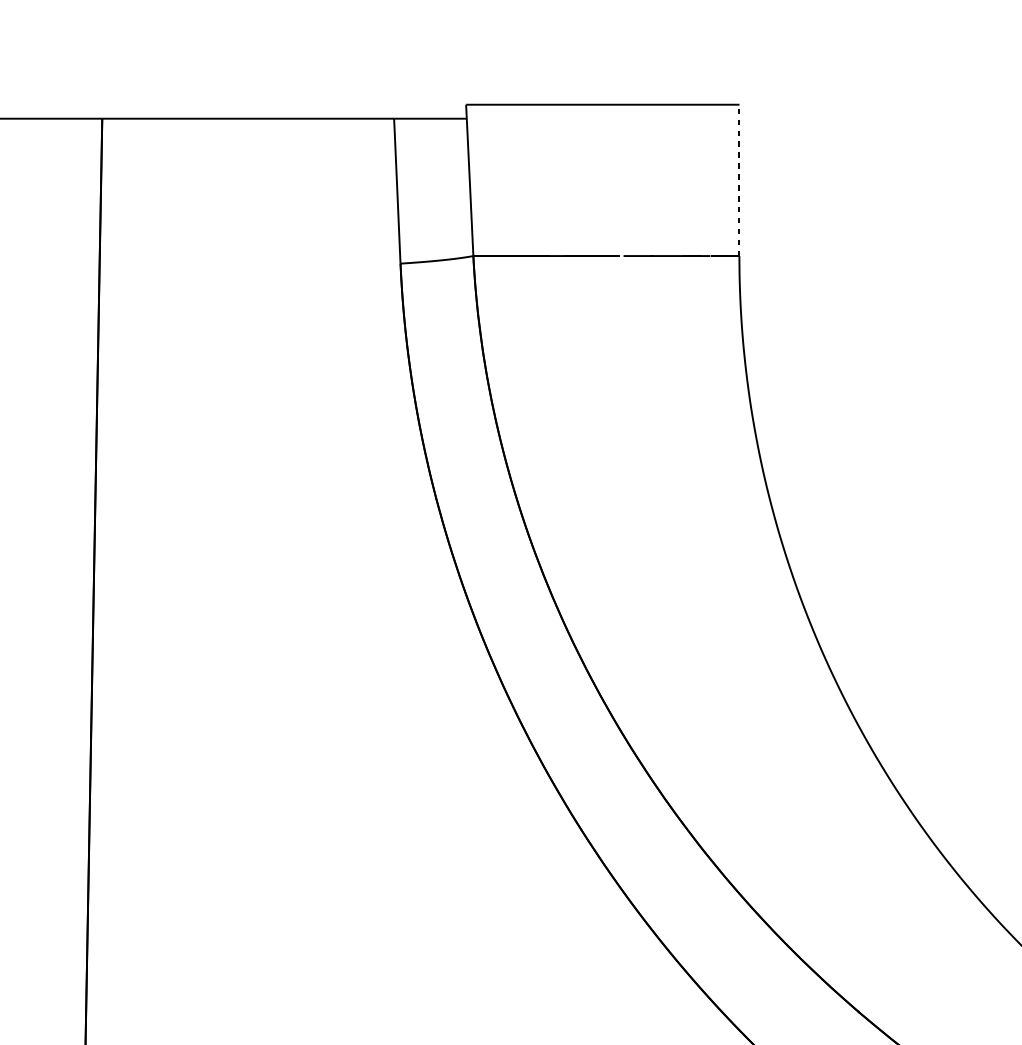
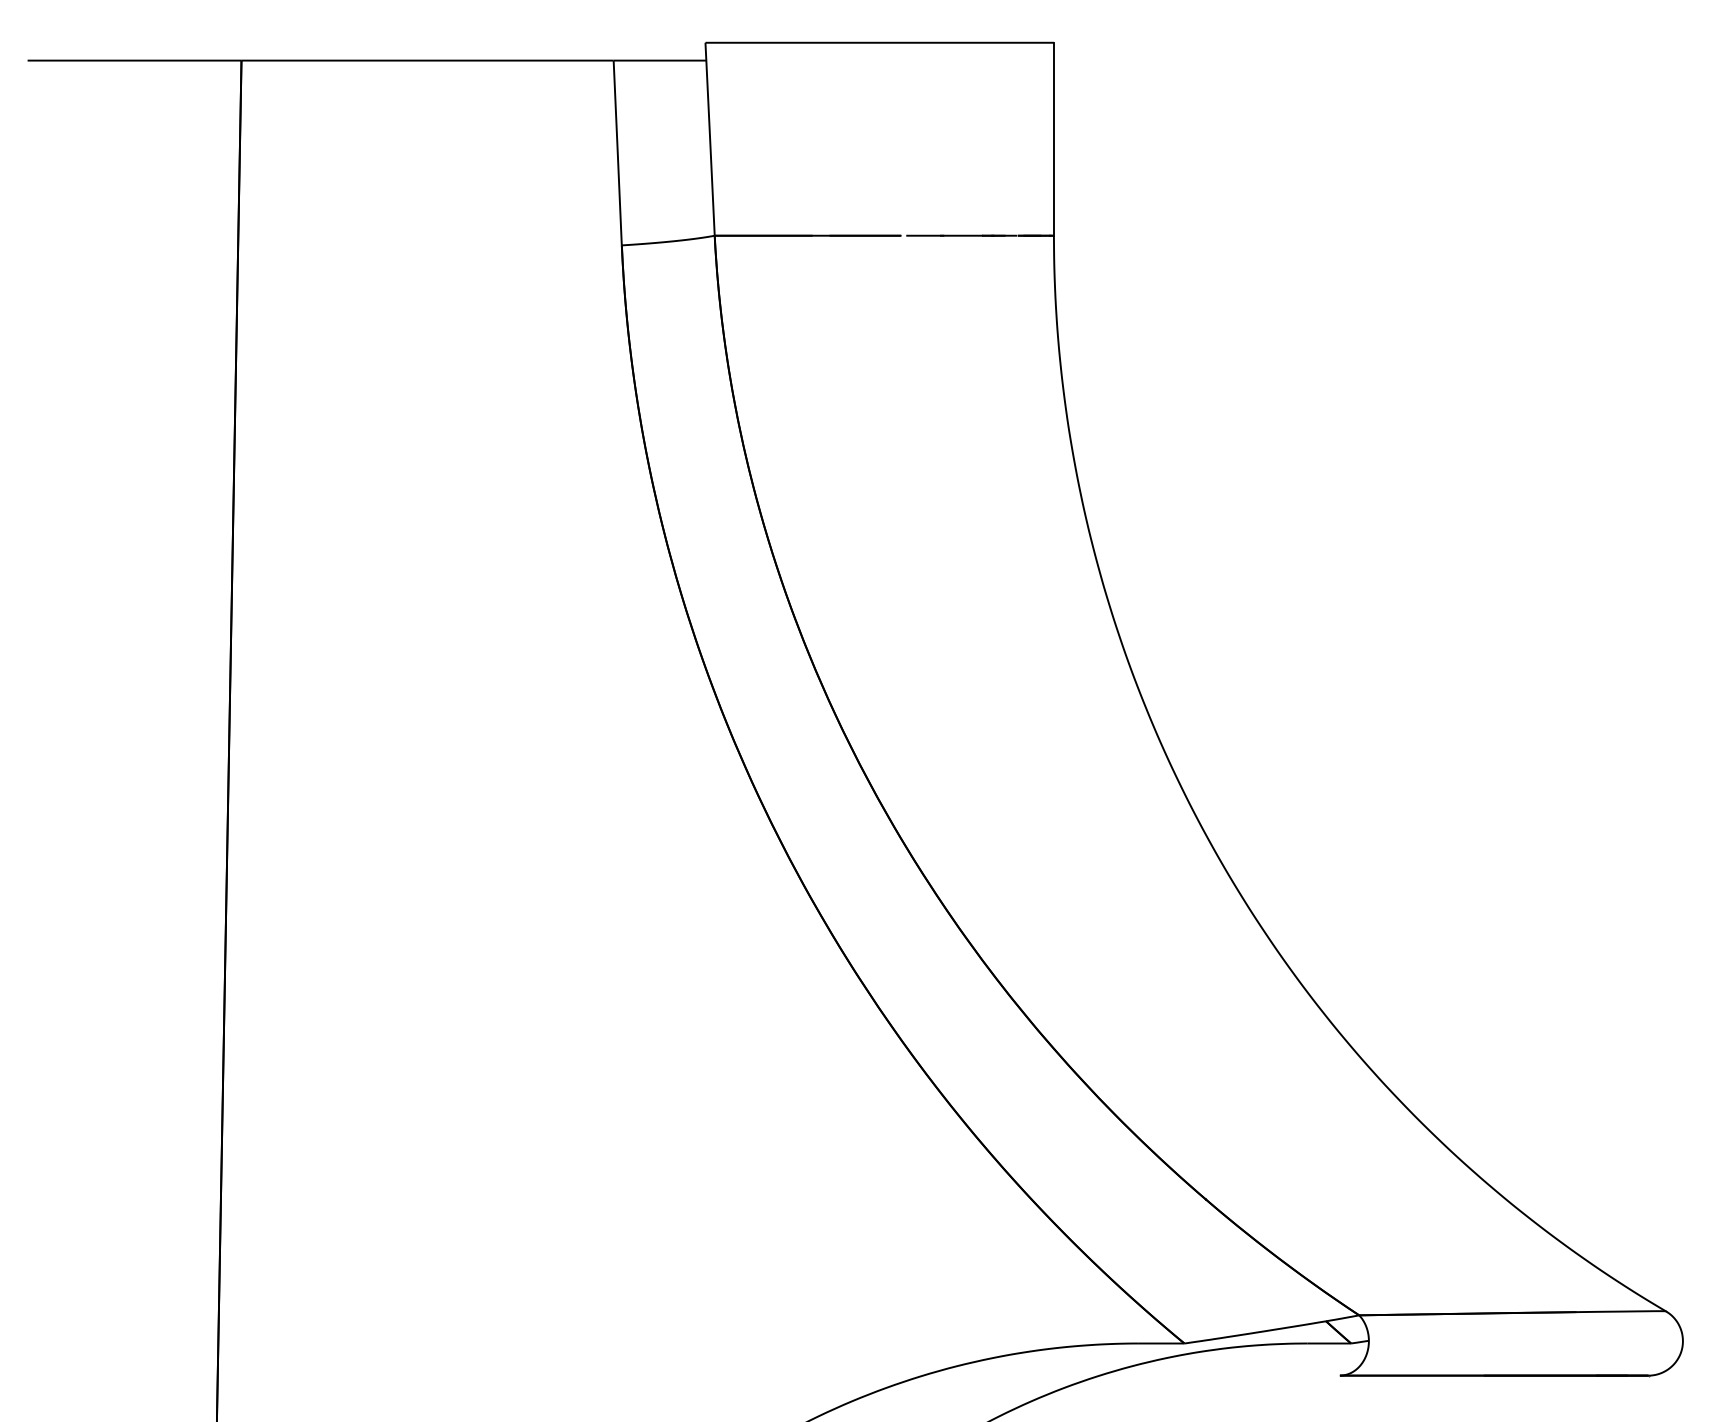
line: (739, 179) -> (1053, 138), dashed -> solid

